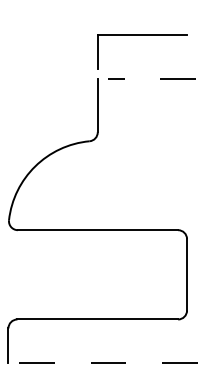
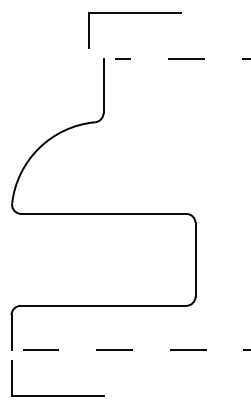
part: (142, 35) -> (134, 13), moved

